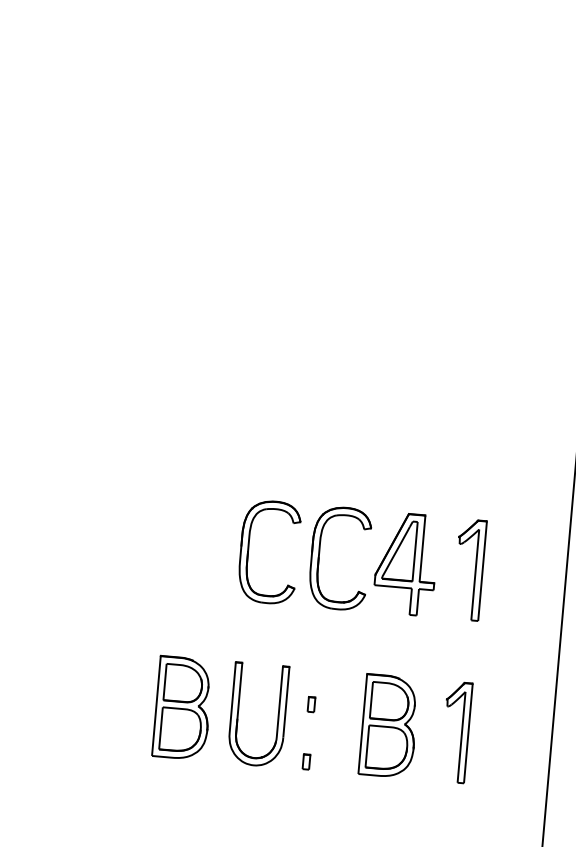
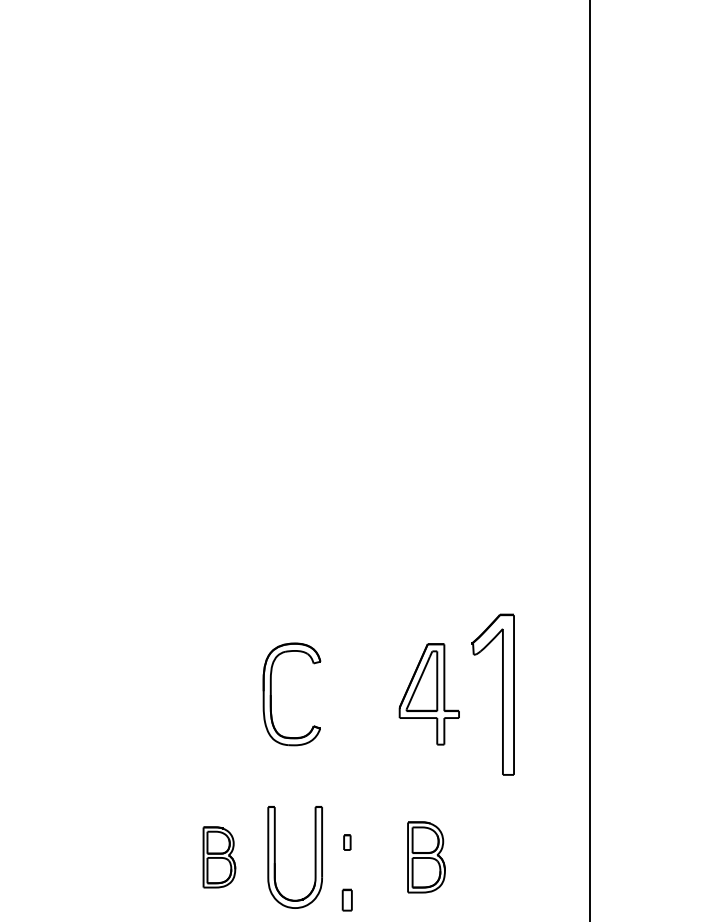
part: (319, 556) -> (342, 694), removed
part: (469, 569) -> (492, 694), size x1.6
part: (182, 708) -> (219, 857), size x0.6
part: (389, 726) -> (426, 857), size x0.7
part: (455, 732) -> (493, 857), removed
part: (306, 761) -> (347, 899), size x1.4

